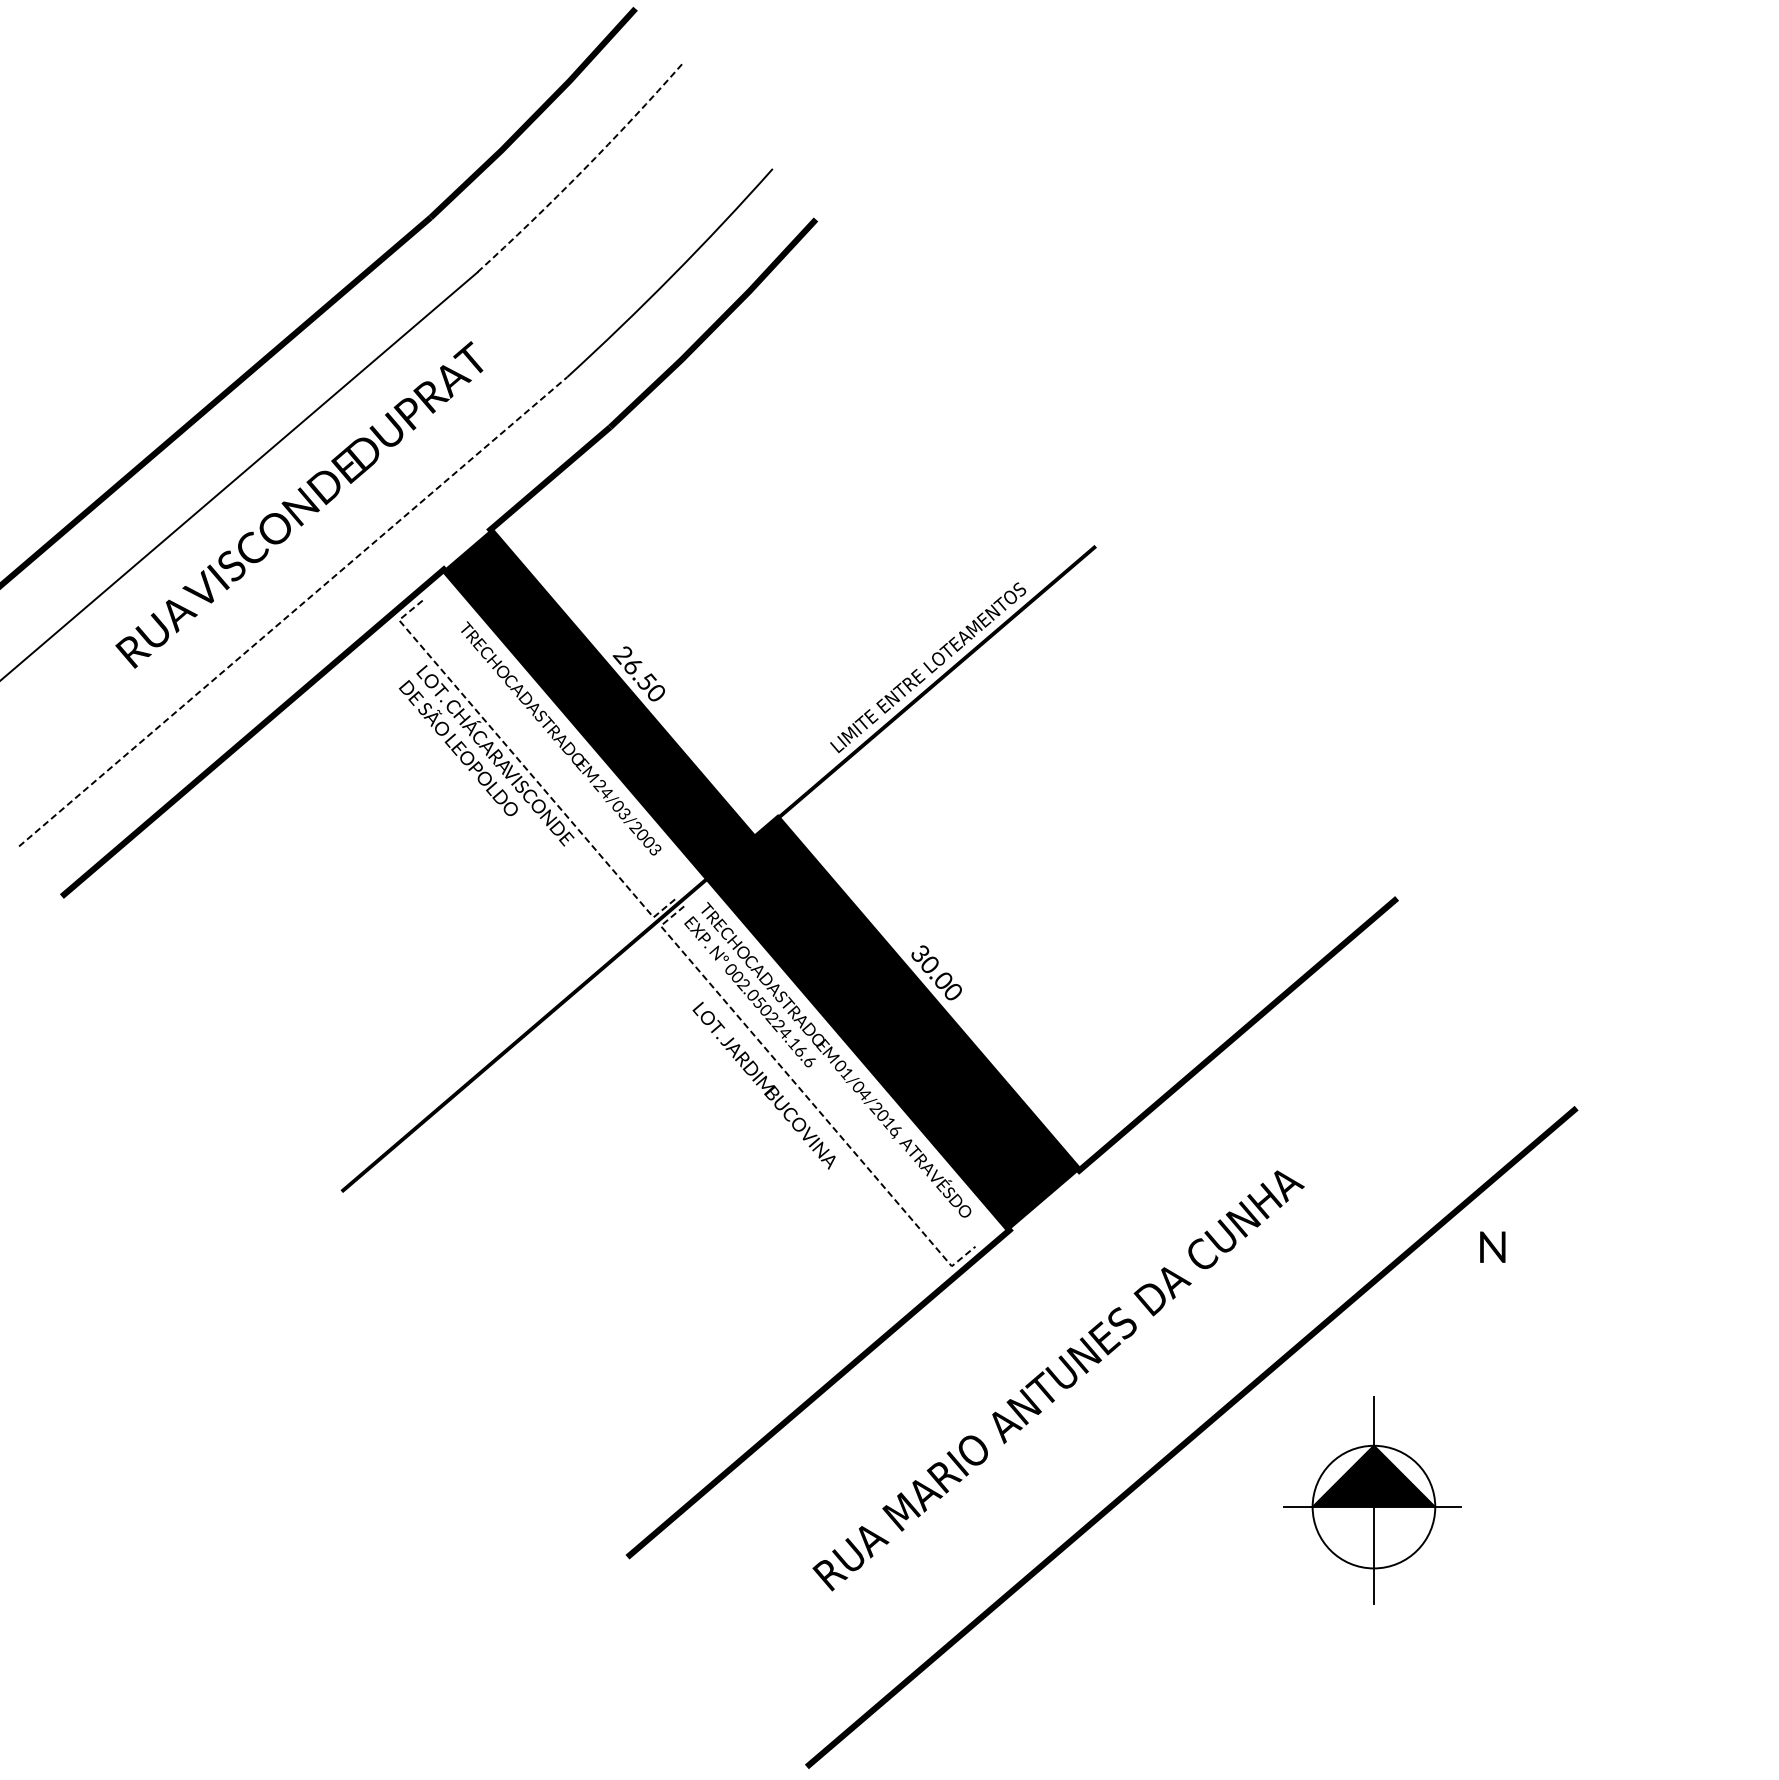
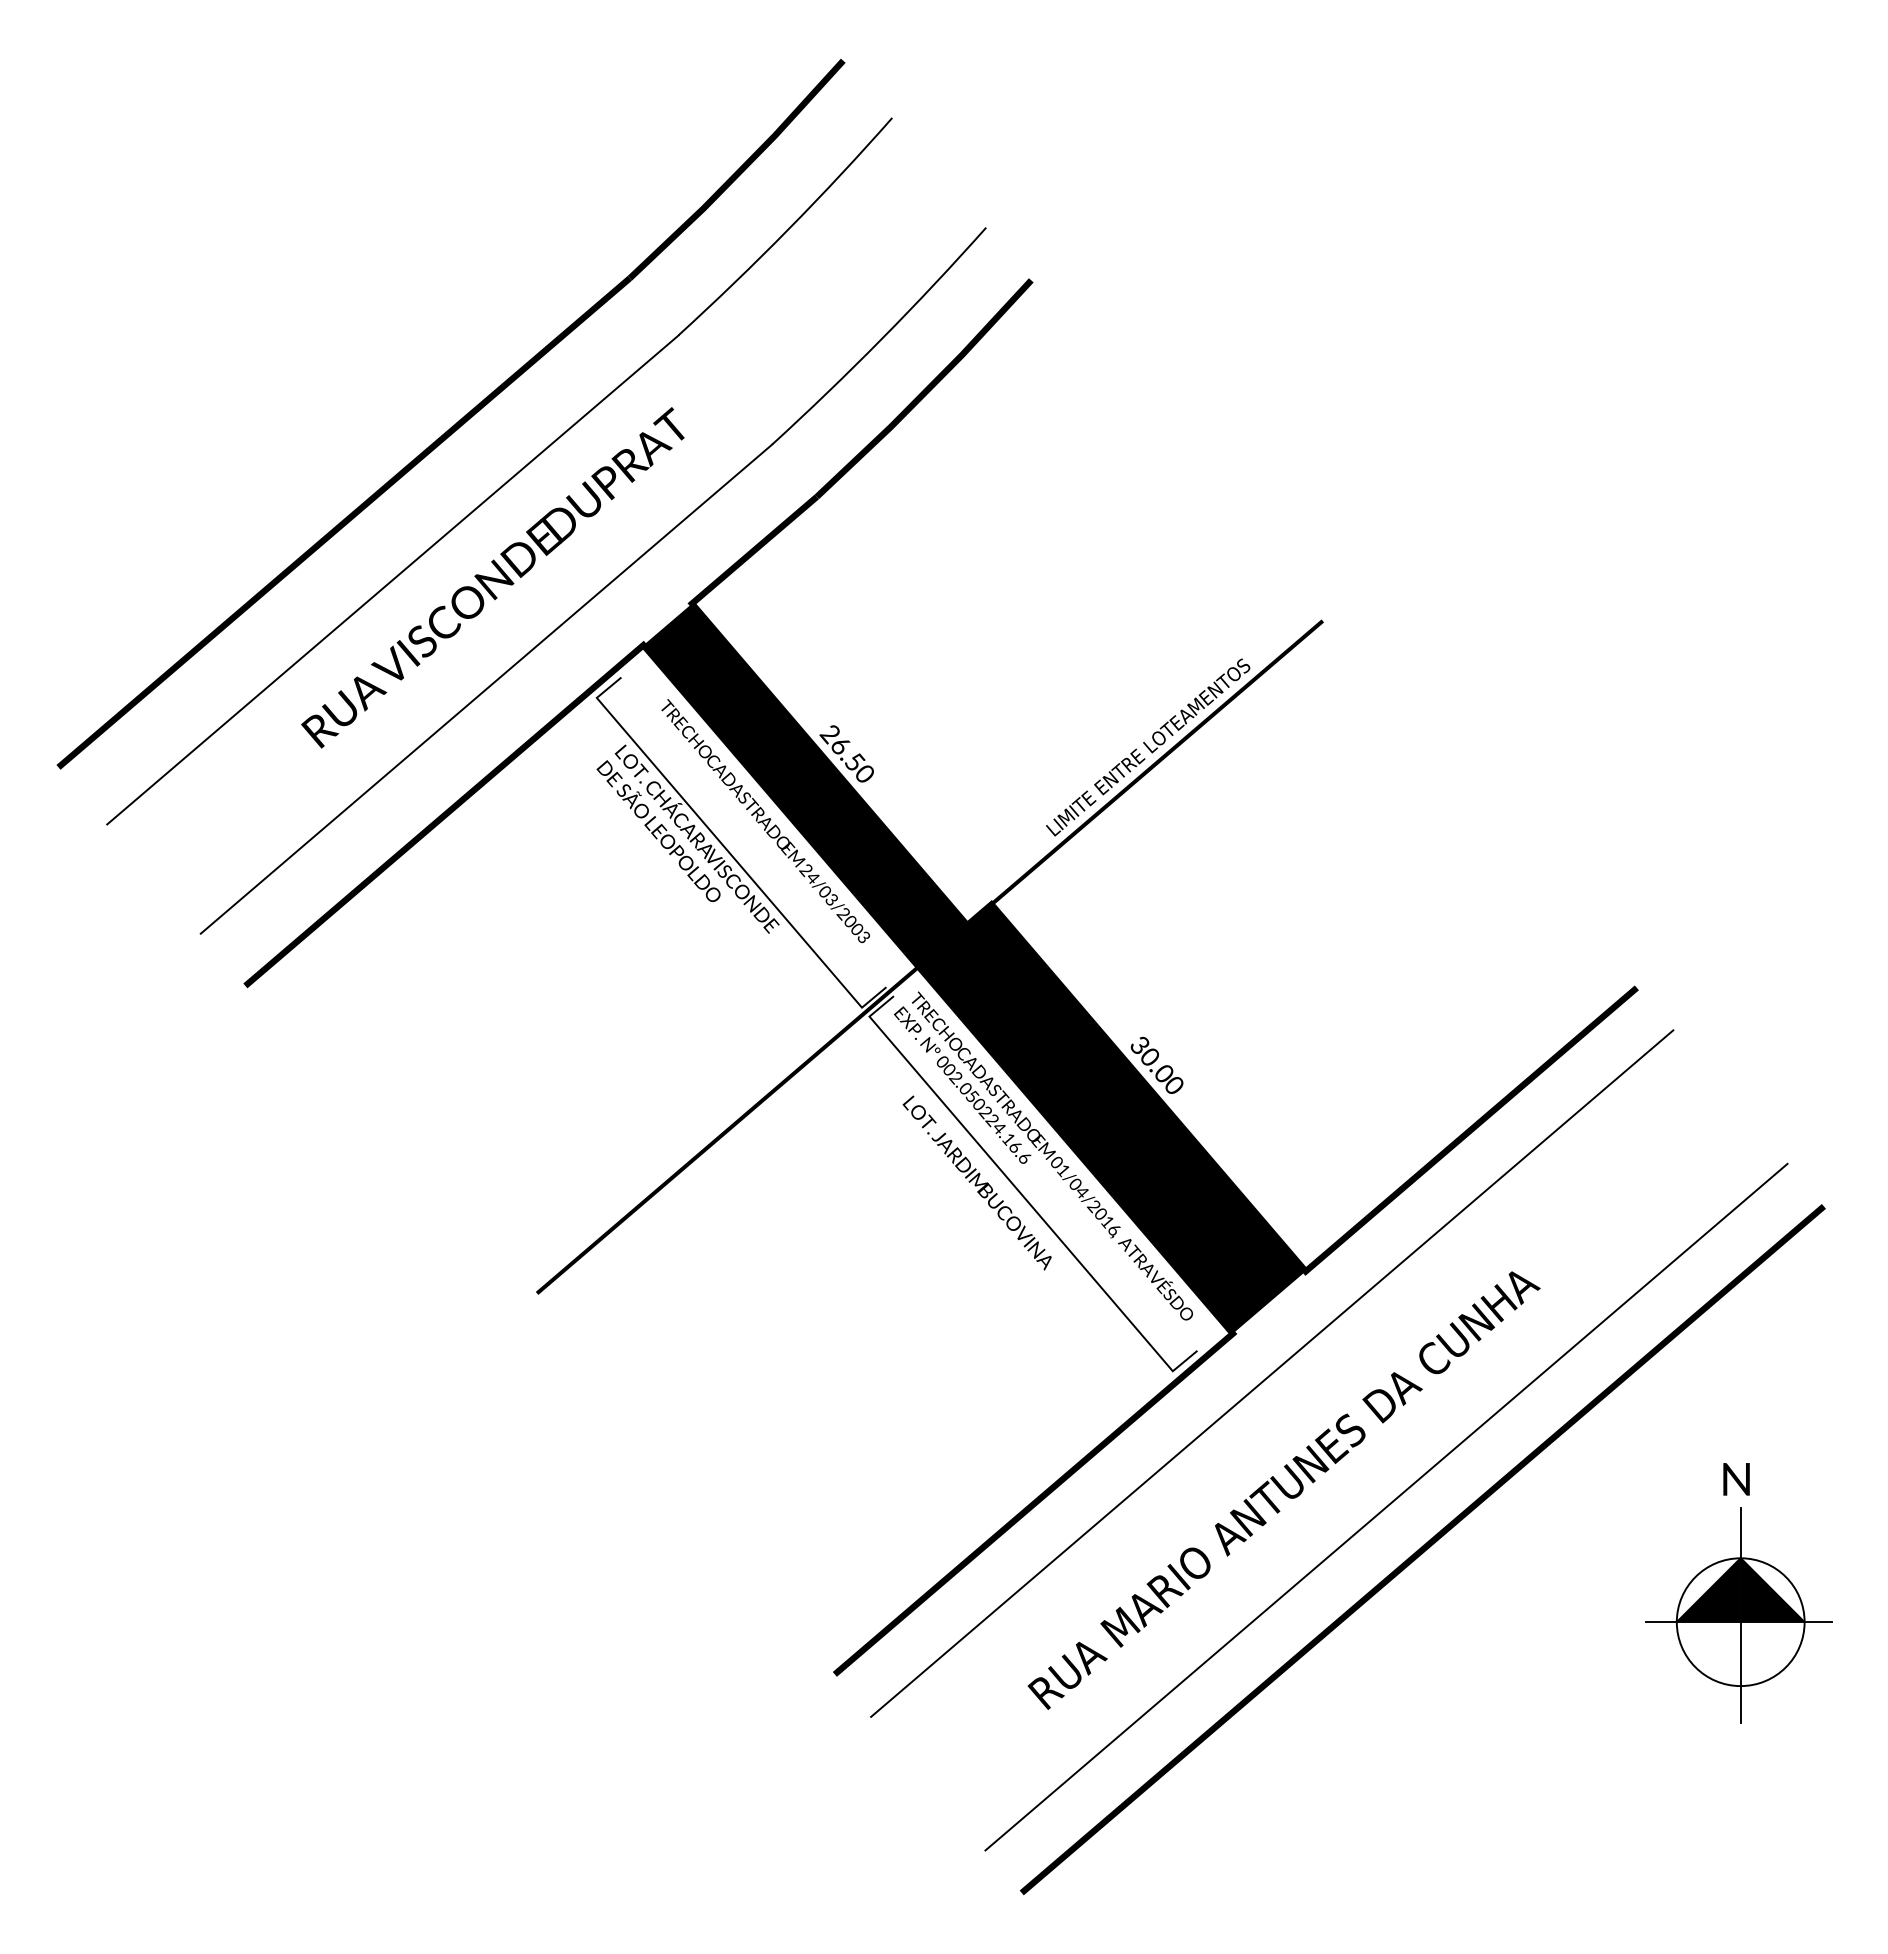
arc: (583, 170) -> (788, 229), dashed -> solid
line: (293, 611) -> (486, 688), dashed -> solid
line: (526, 768) -> (729, 852), dashed -> solid
line: (806, 1096) -> (1021, 1194), dashed -> solid
text: (1492, 1247) -> (1736, 1479), moved
line: (1047, 1268) -> (1272, 1373), added
line: (1156, 1396) -> (1386, 1506), added
part: (1371, 1500) -> (1738, 1615), moved

